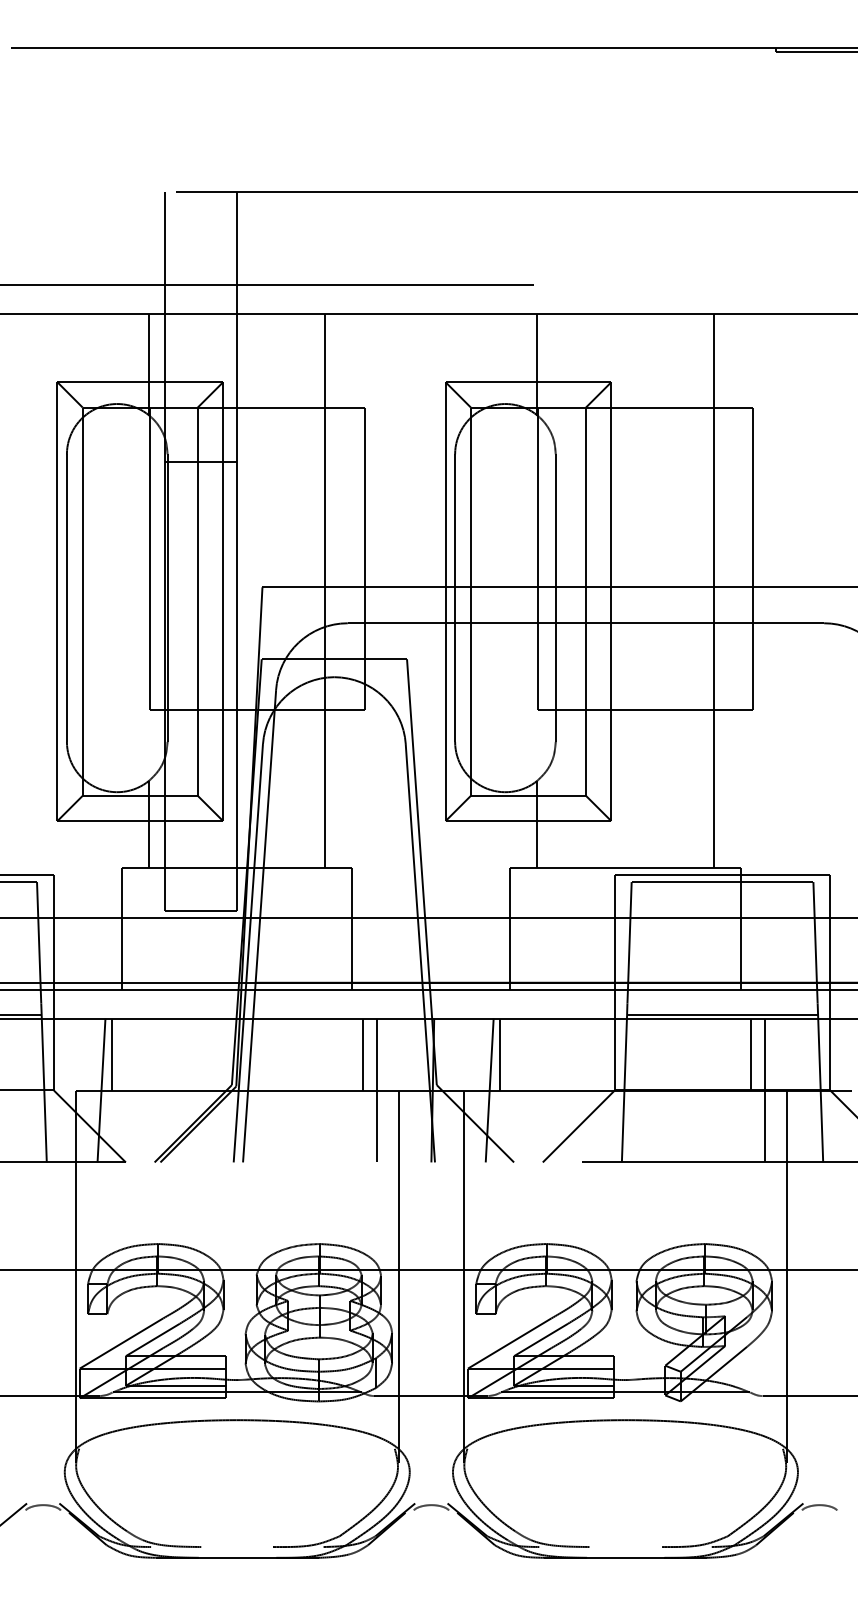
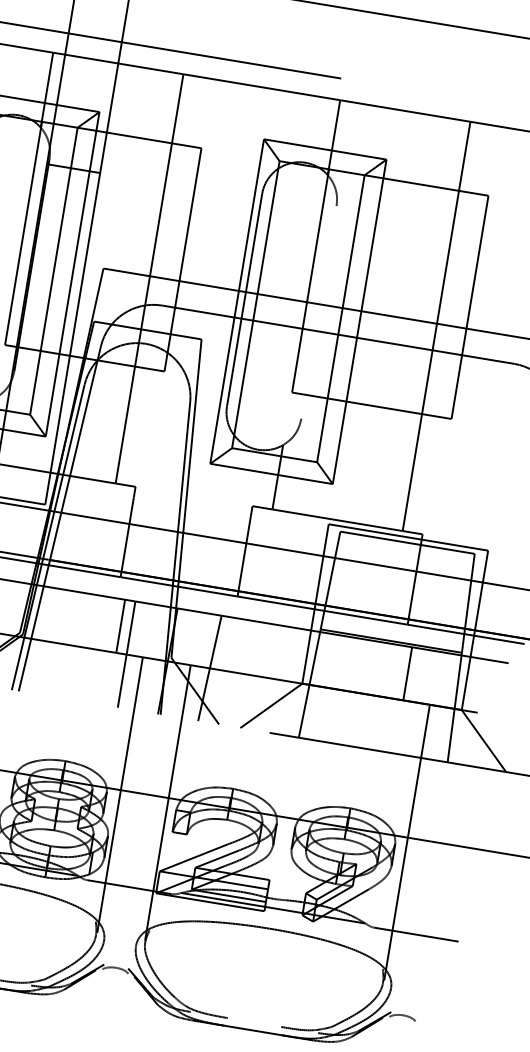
line: (555, 597) -> (318, 311), removed
line: (499, 1054) -> (221, 642), removed
line: (765, 1090) -> (413, 702), removed

